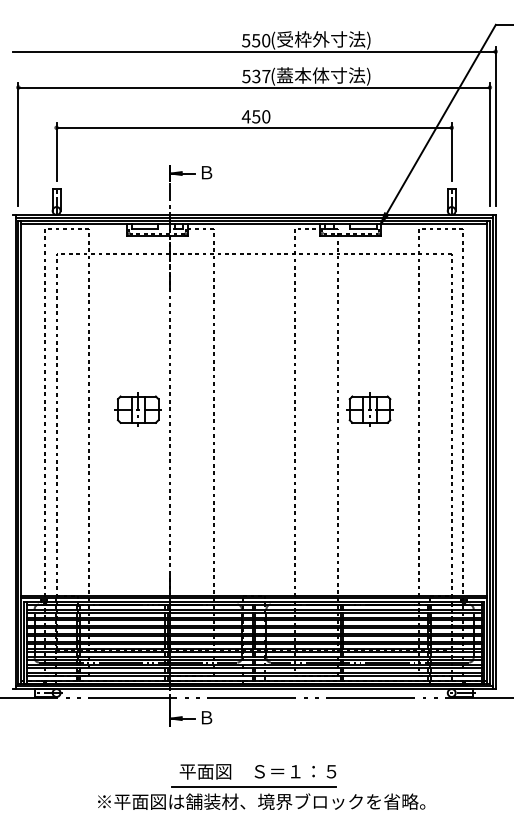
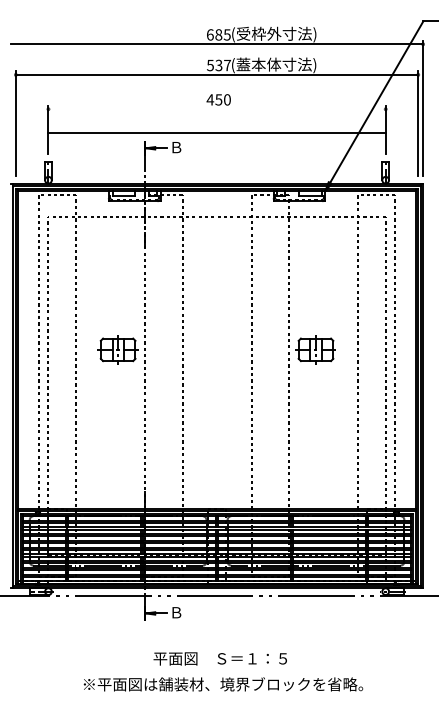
text: (255, 40) -> (218, 34), 550 -> 685
line: (253, 128) -> (216, 133), moved
line: (253, 786) -> (216, 671), removed

